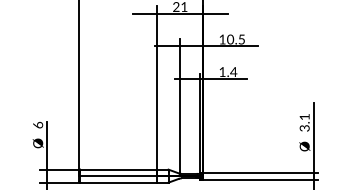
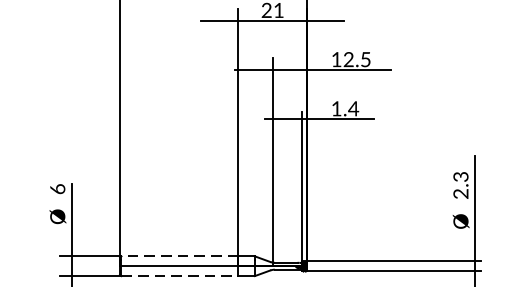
text: (230, 40) -> (348, 61), 10.5 -> 12.5
text: (304, 122) -> (460, 185), 3.1 -> 2.3
line: (118, 169) -> (179, 256), solid -> dashed
line: (118, 182) -> (179, 275), solid -> dashed

